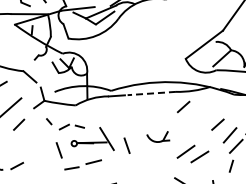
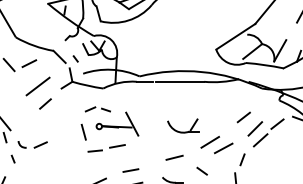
line: (151, 93) -> (179, 81), dashed -> solid
line: (183, 107) -> (210, 97), removed
line: (48, 121) -> (75, 58), moved
part: (158, 136) -> (183, 125), size x1.43
line: (126, 145) -> (151, 131), removed
line: (231, 165) -> (242, 159), moved
line: (151, 169) -> (174, 157), added

